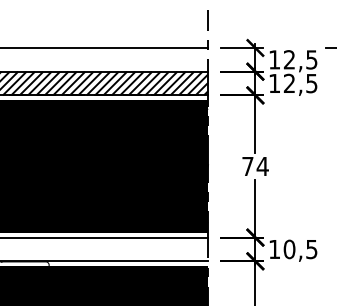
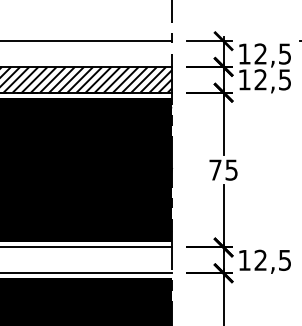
text: (262, 166) -> (231, 170), 74 -> 75
text: (289, 249) -> (260, 260), 10,5 -> 12,5

